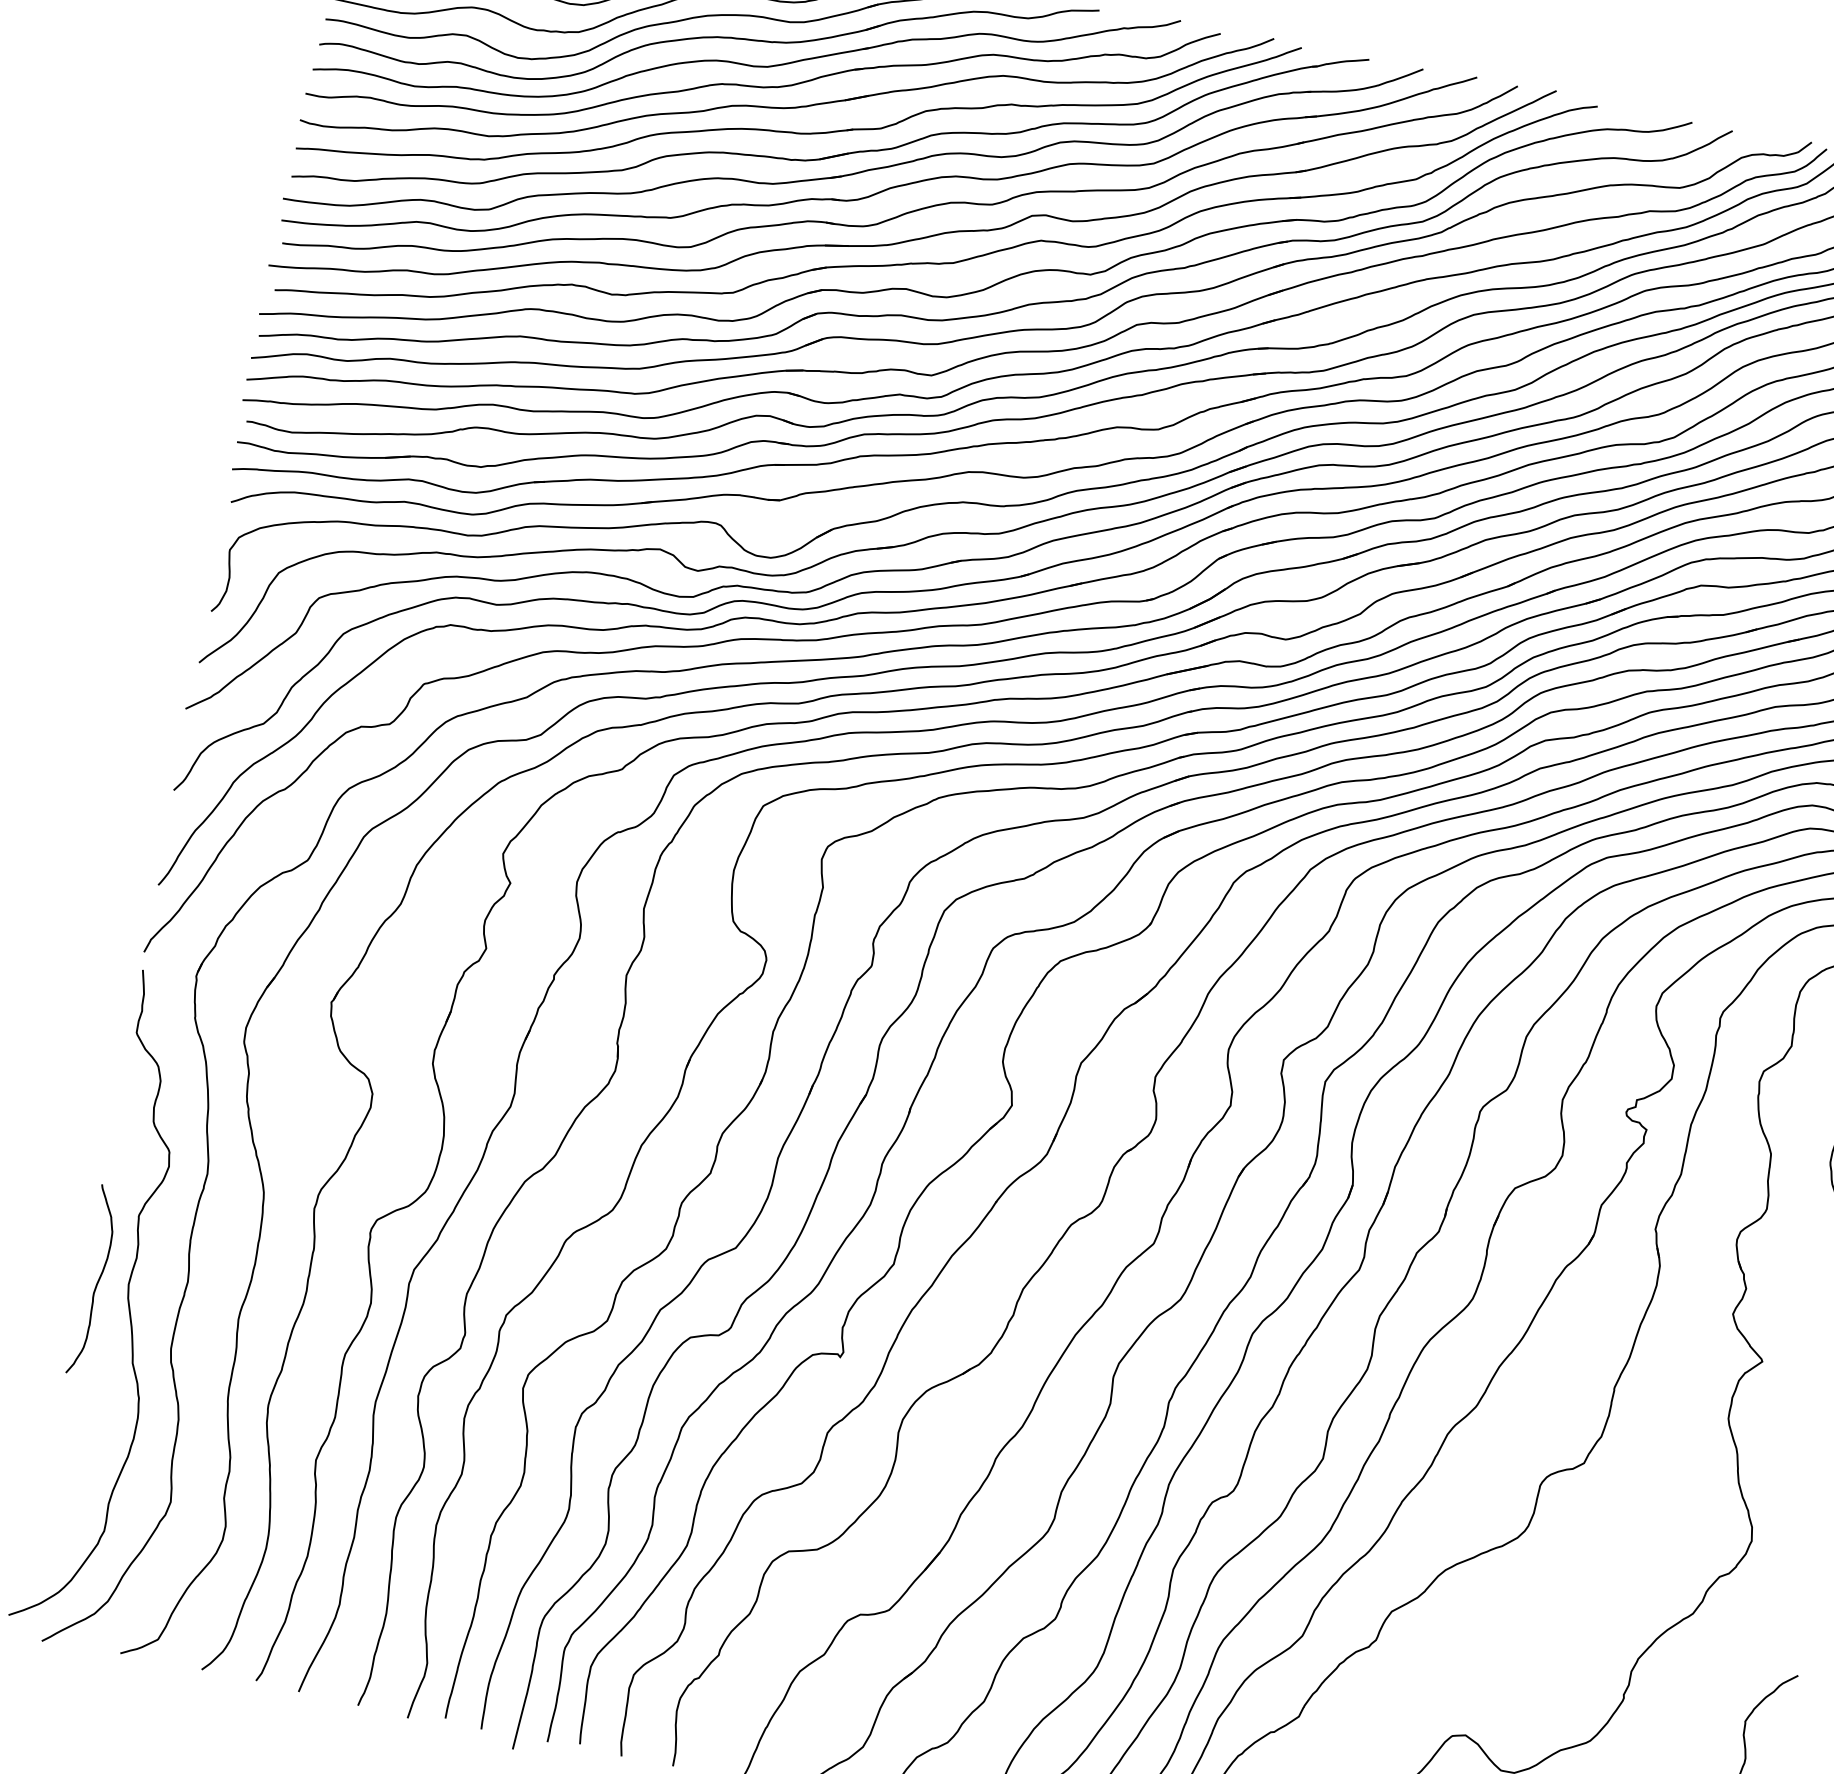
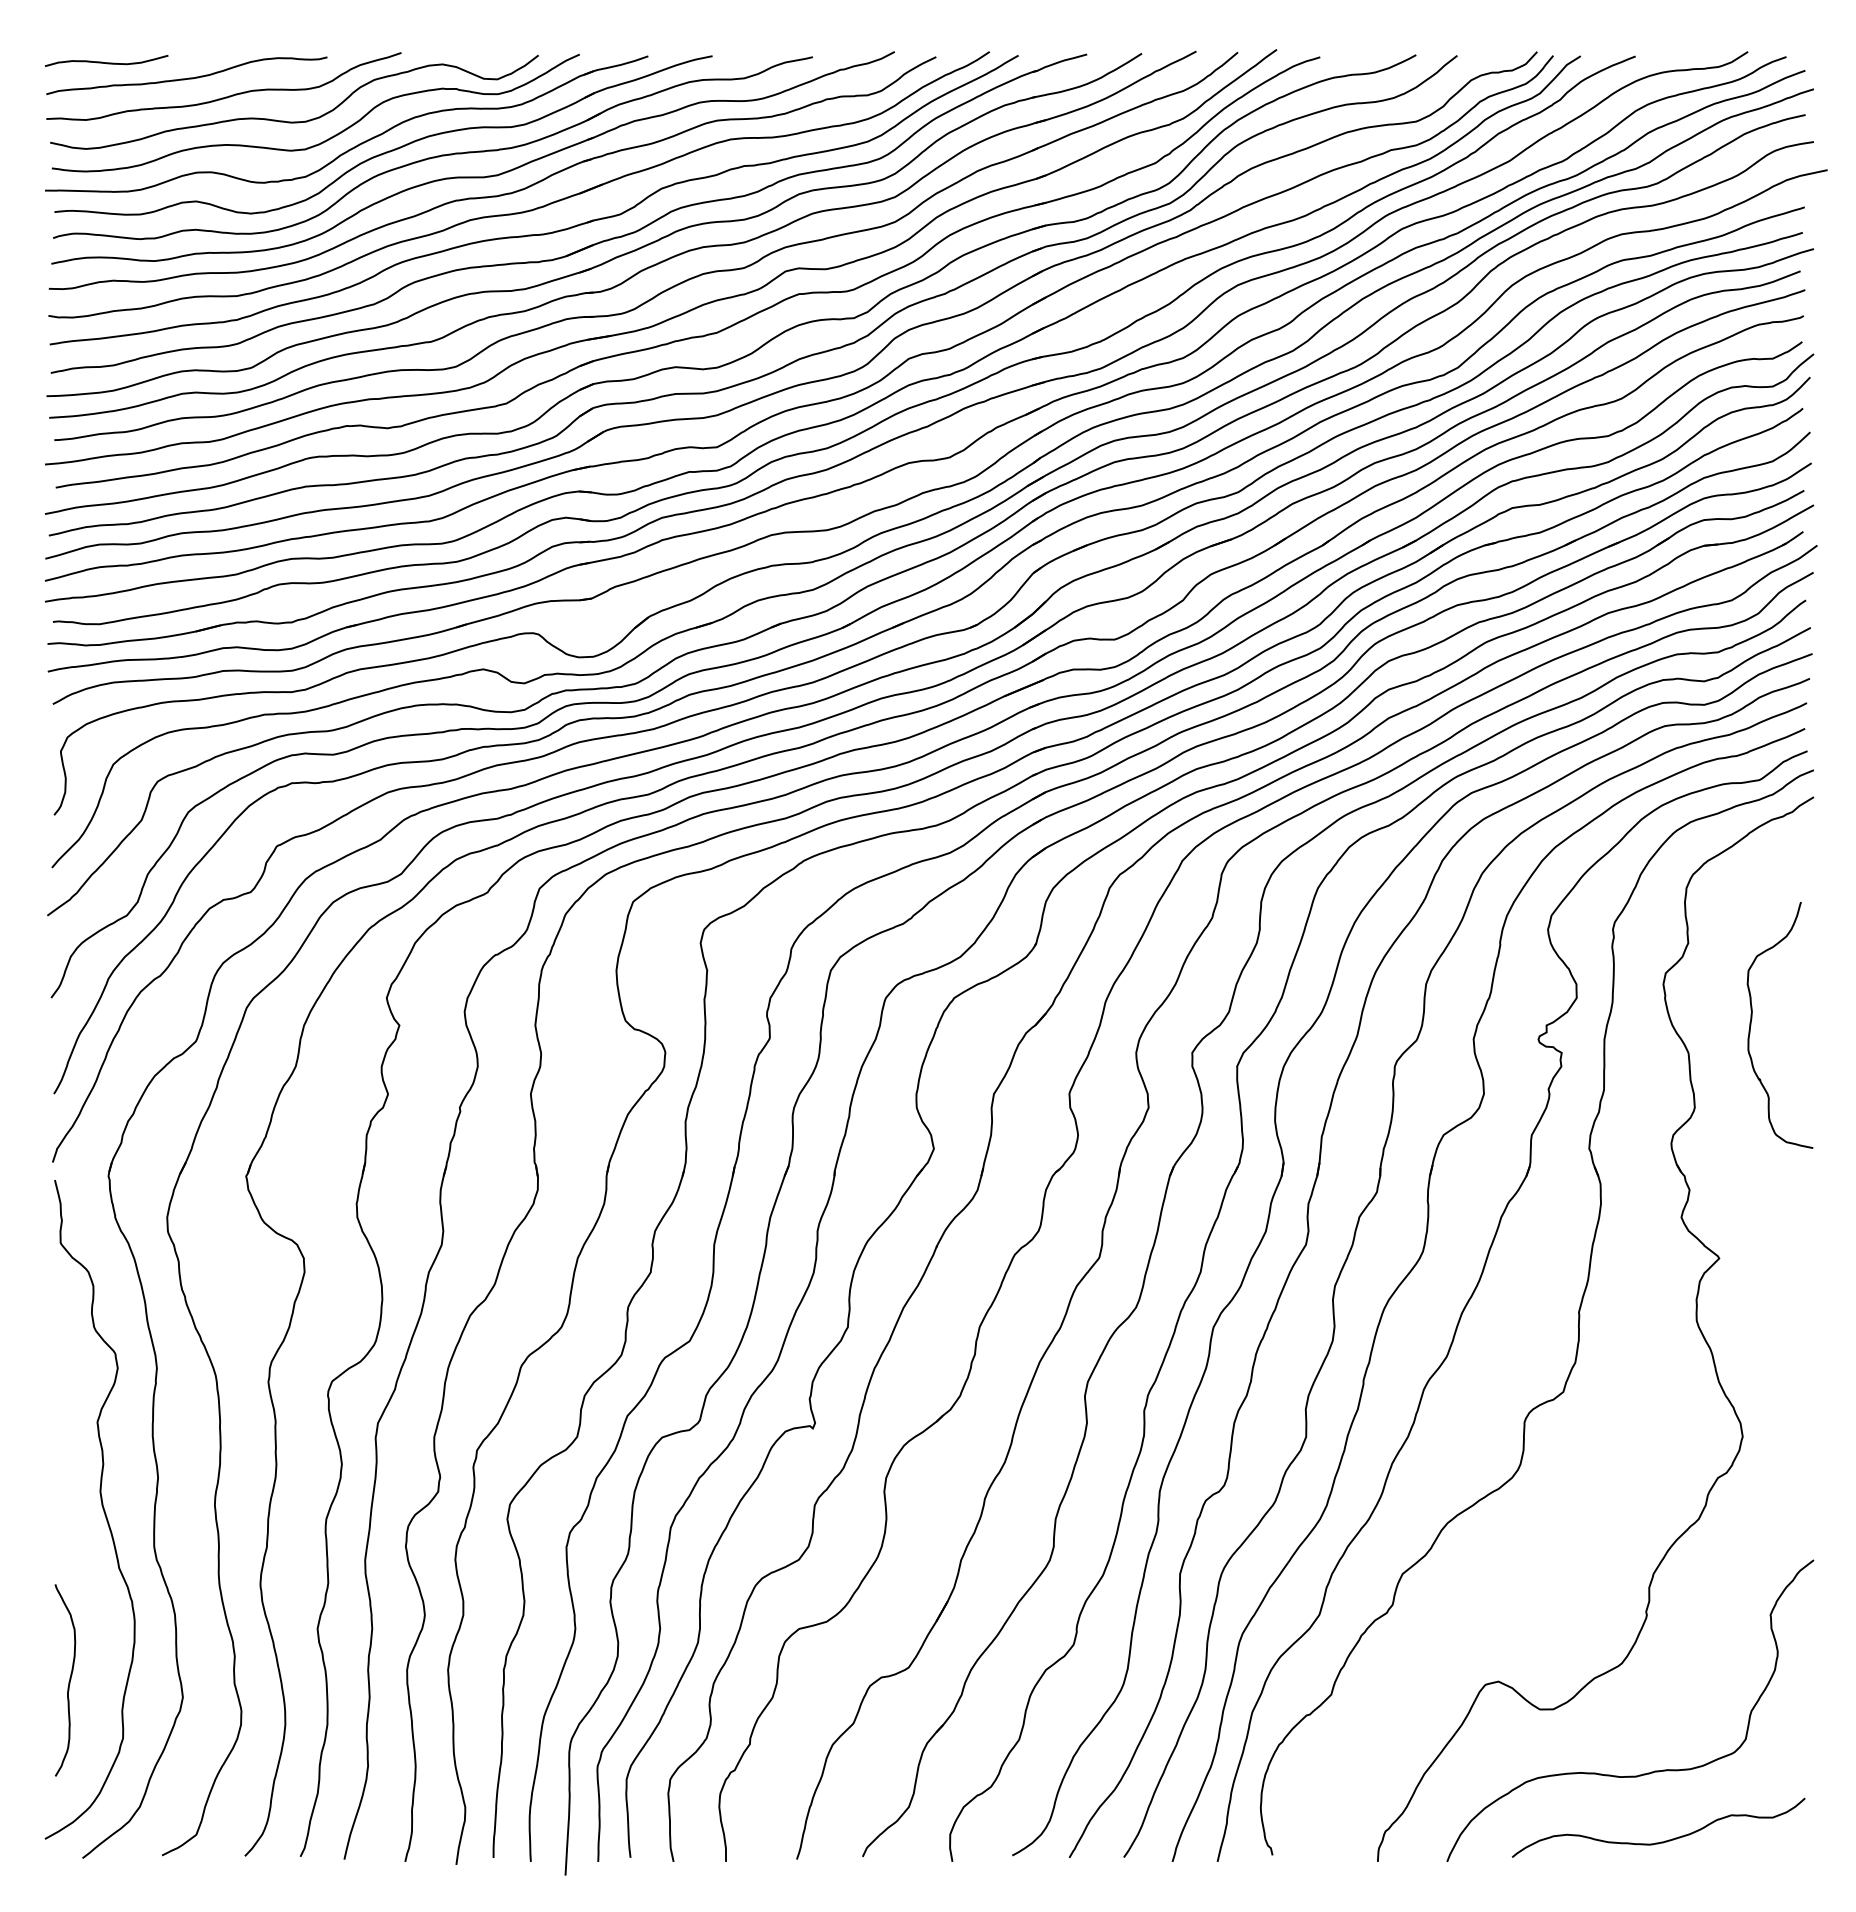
curve: (96, 1282) -> (68, 1681), moved

